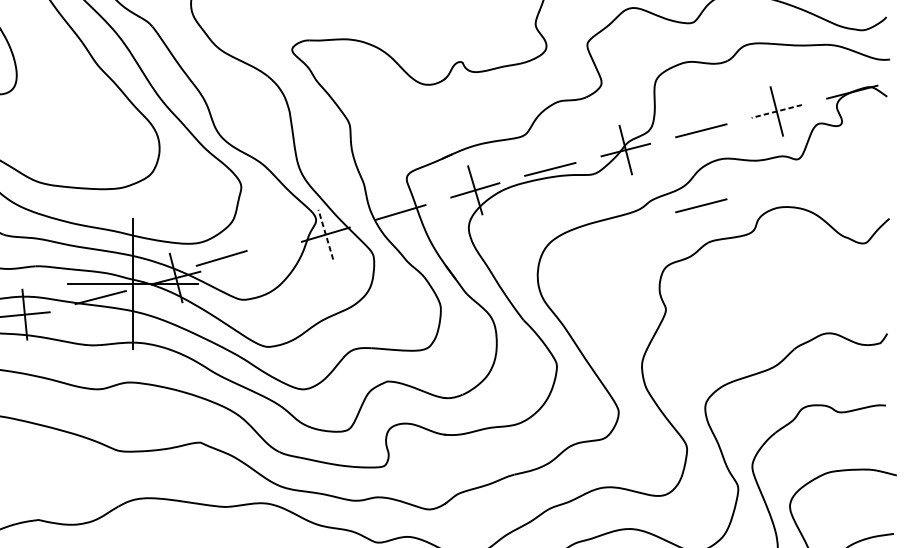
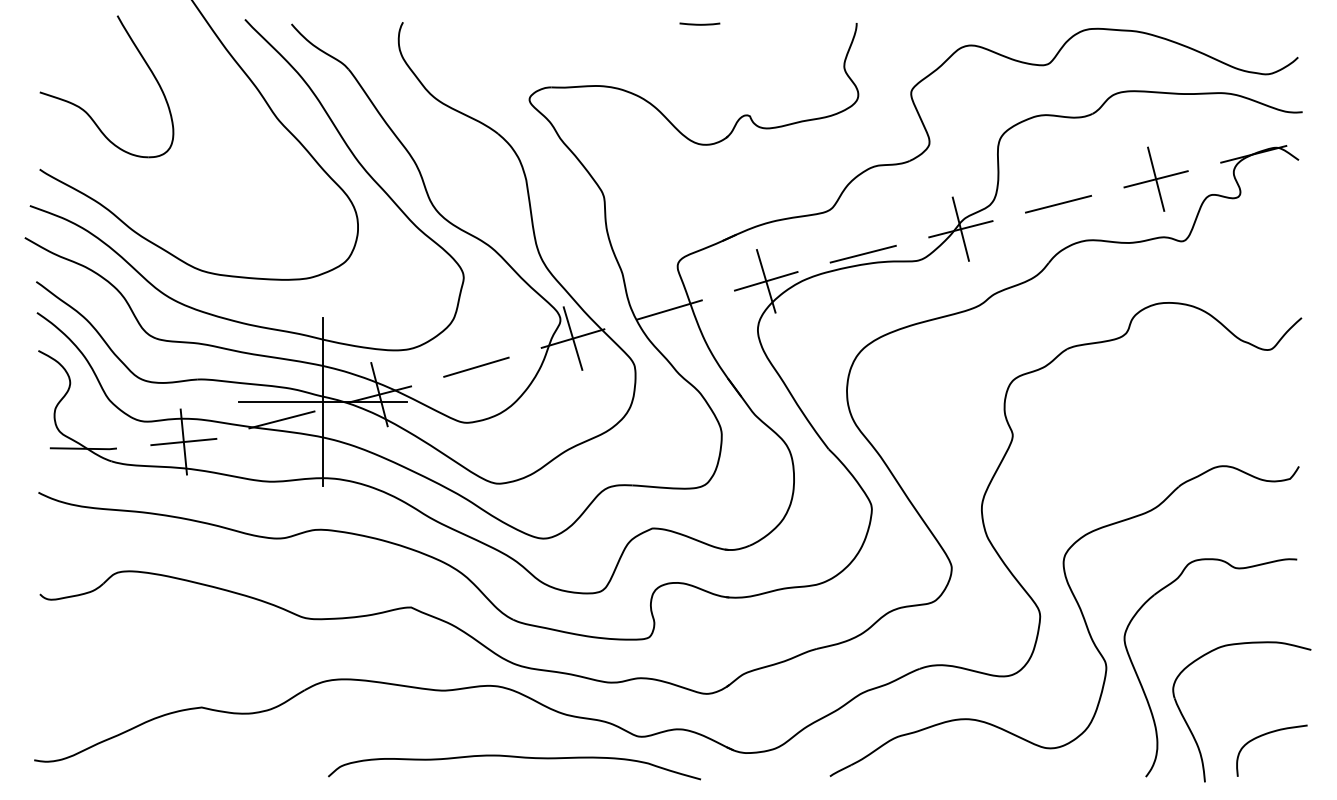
line: (777, 111) -> (1156, 179), dashed -> solid
line: (701, 205) -> (1058, 301), removed
line: (326, 234) -> (573, 338), dashed -> solid
line: (221, 257) -> (476, 366), moved

